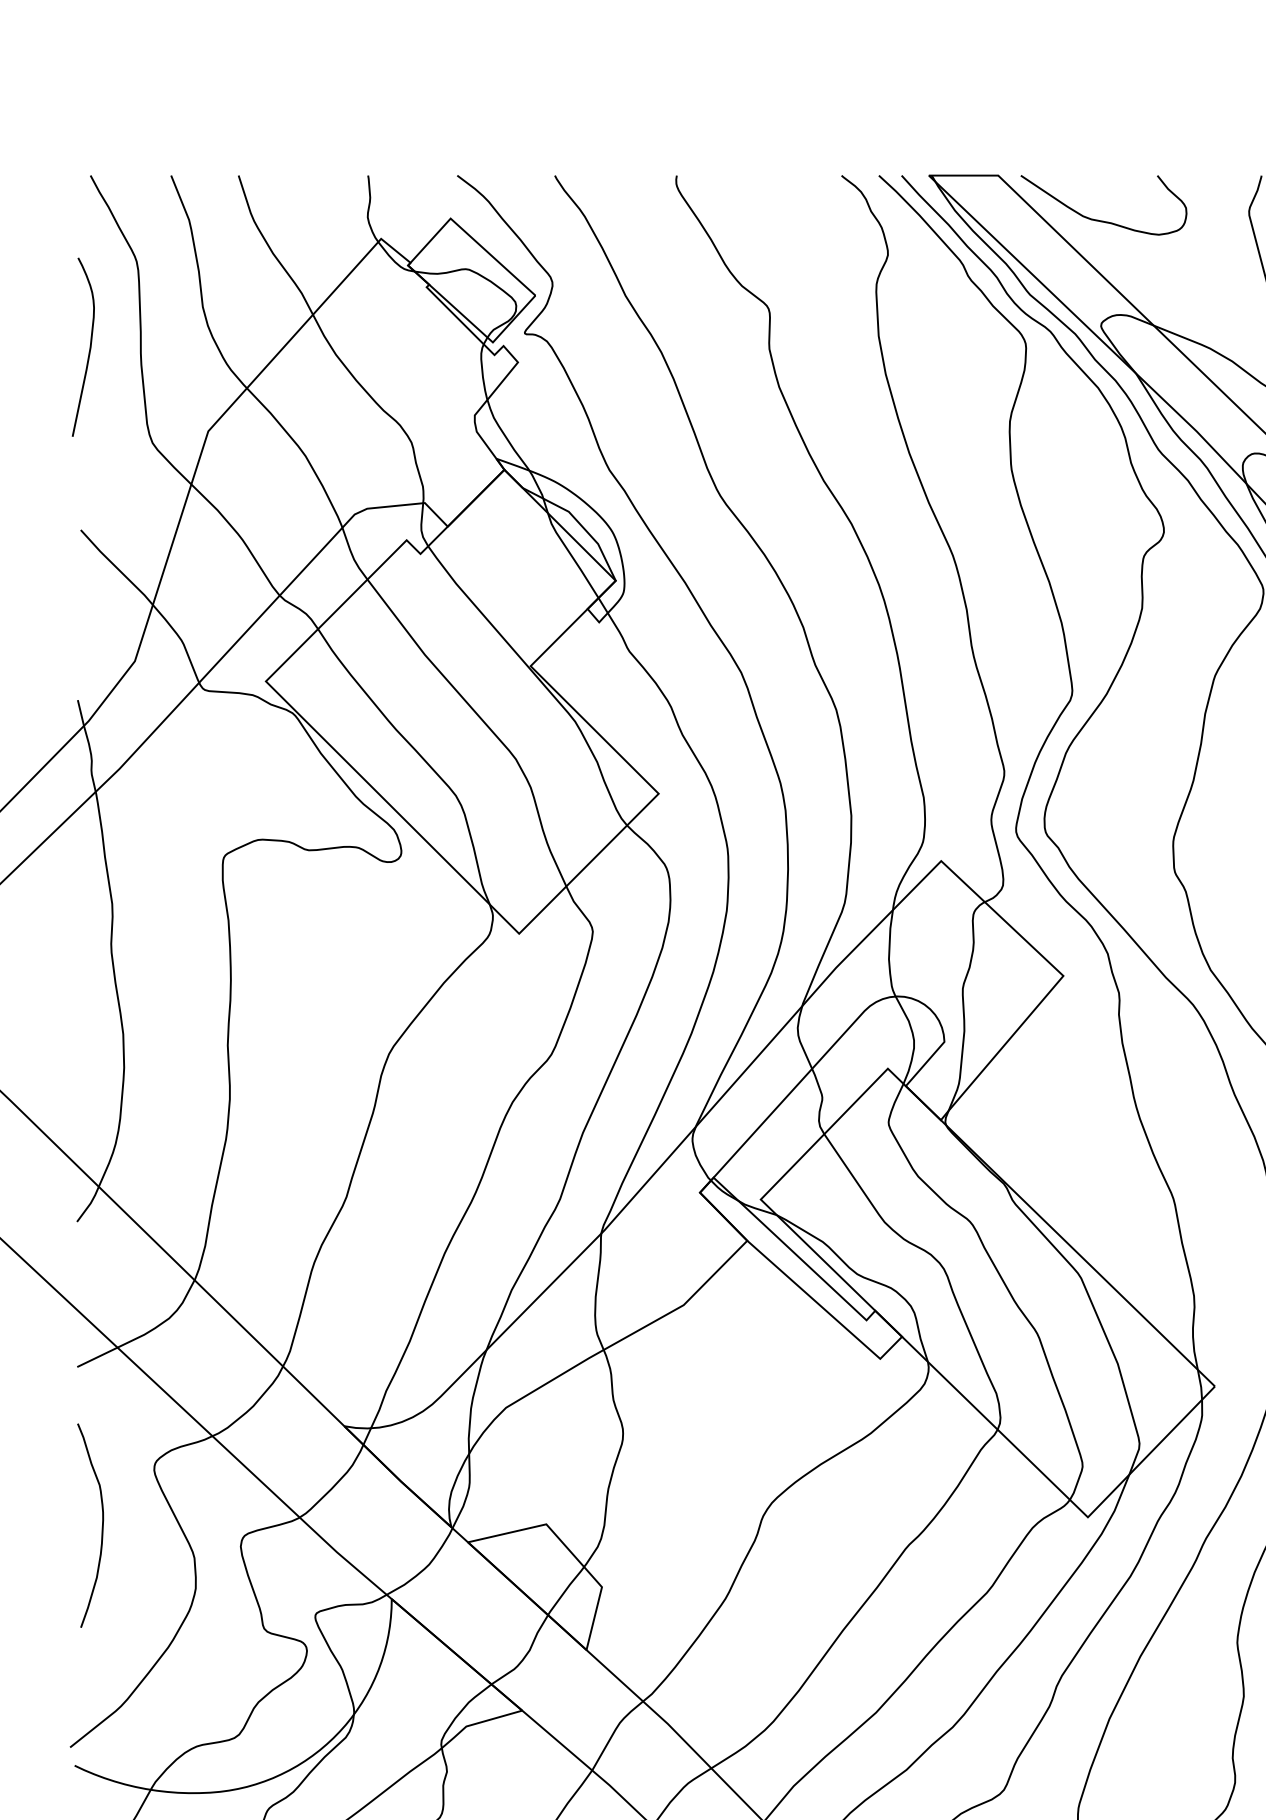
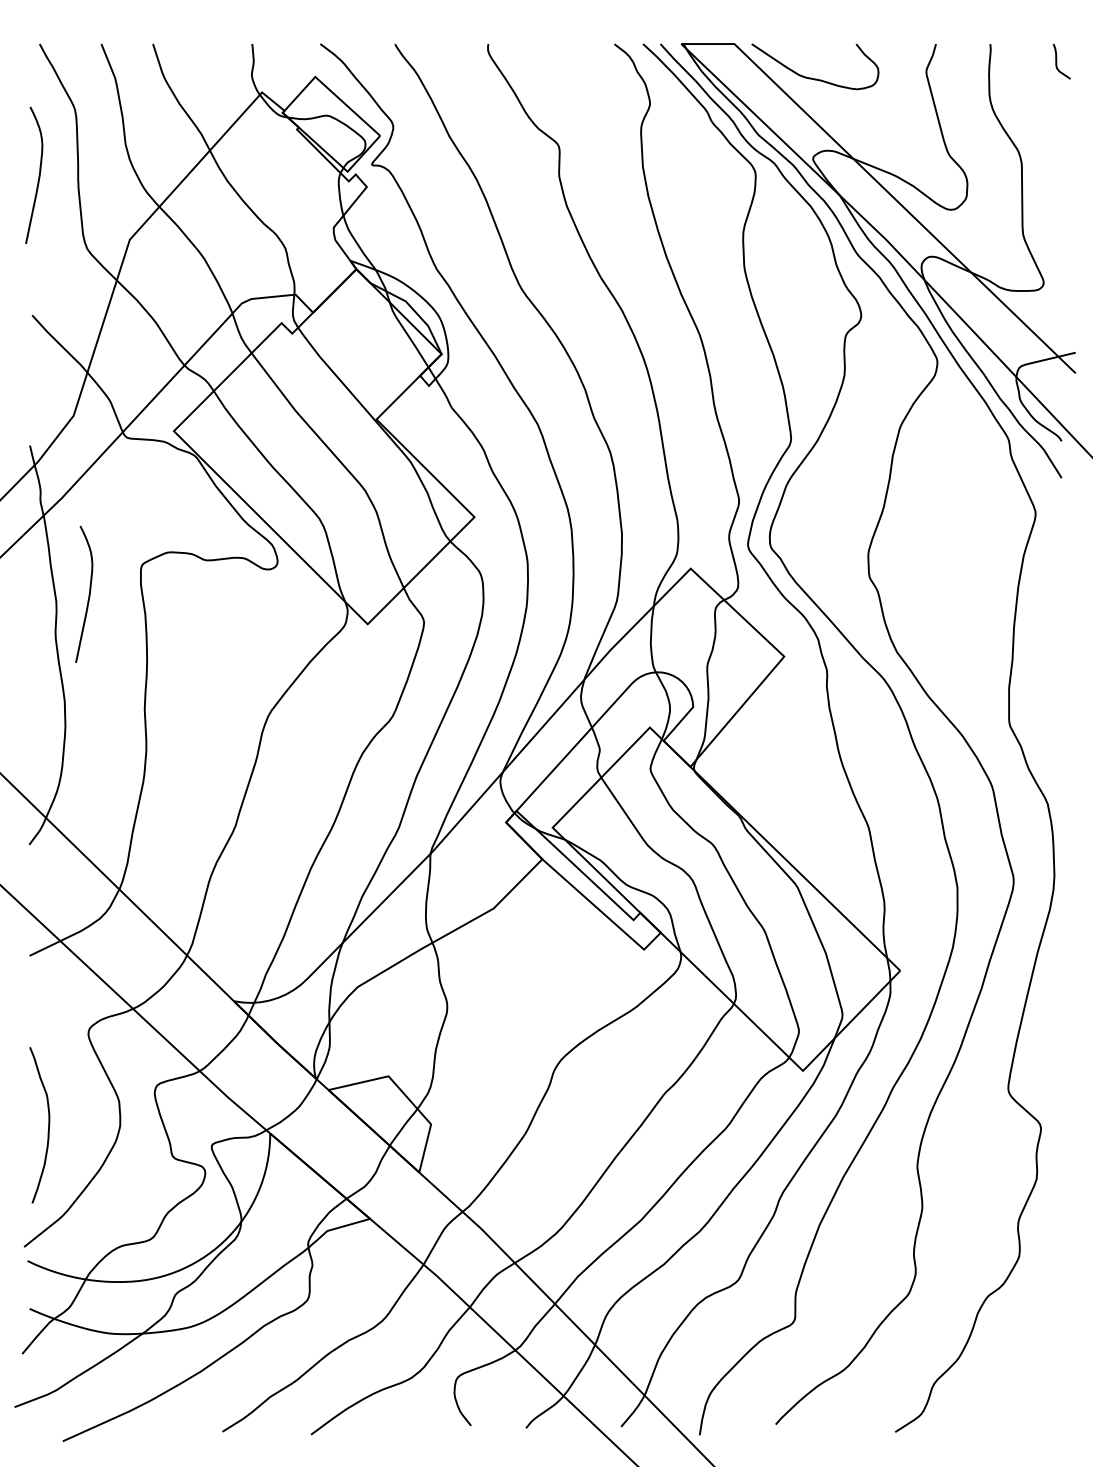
curve: (154, 894) -> (88, 594), added
curve: (102, 1525) -> (48, 1125), moved

